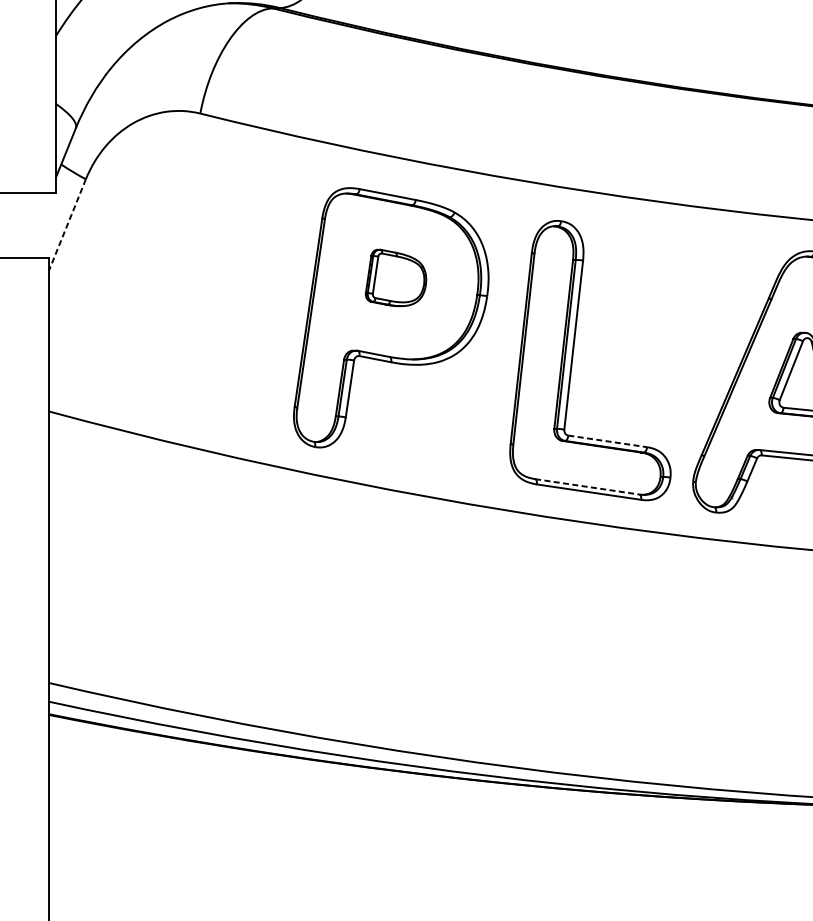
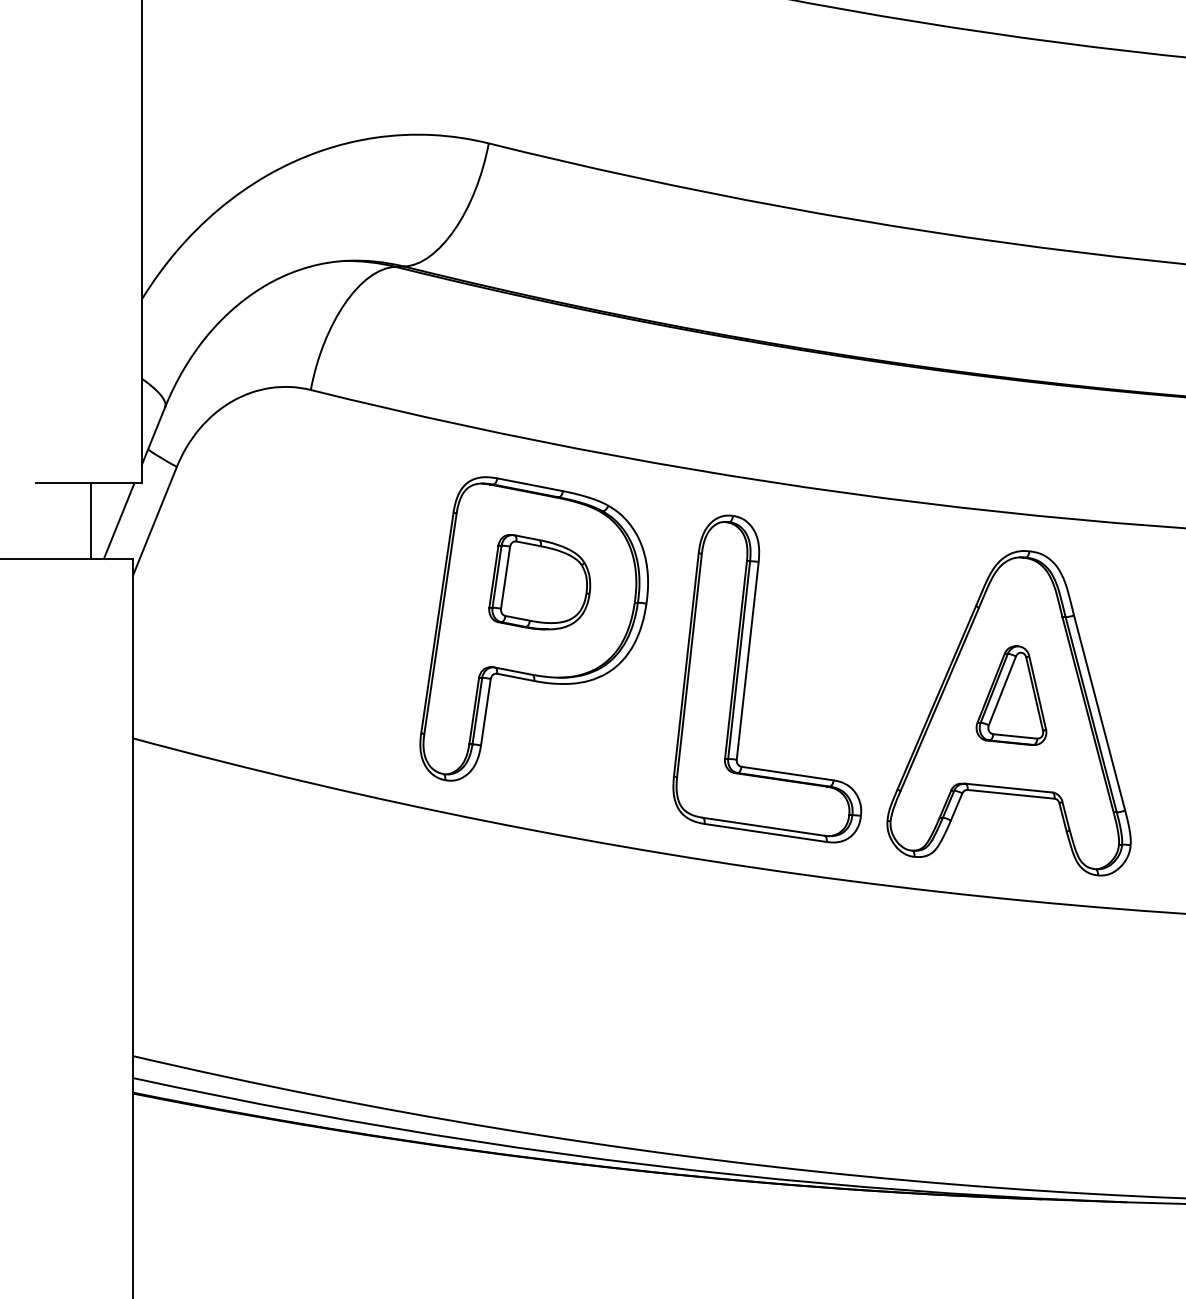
line: (12, 225) -> (90, 521), added
line: (35, 225) -> (118, 521), added
line: (66, 225) -> (154, 521), dashed -> solid
part: (395, 278) -> (539, 582), size x1.43
line: (607, 441) -> (787, 773), dashed -> solid
line: (587, 486) -> (763, 826), dashed -> solid

